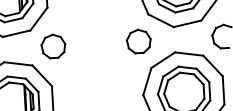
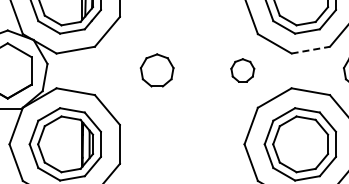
line: (188, 24) -> (311, 50), solid -> dashed
part: (138, 41) -> (242, 70), size x0.7
part: (52, 46) -> (156, 70), moved

